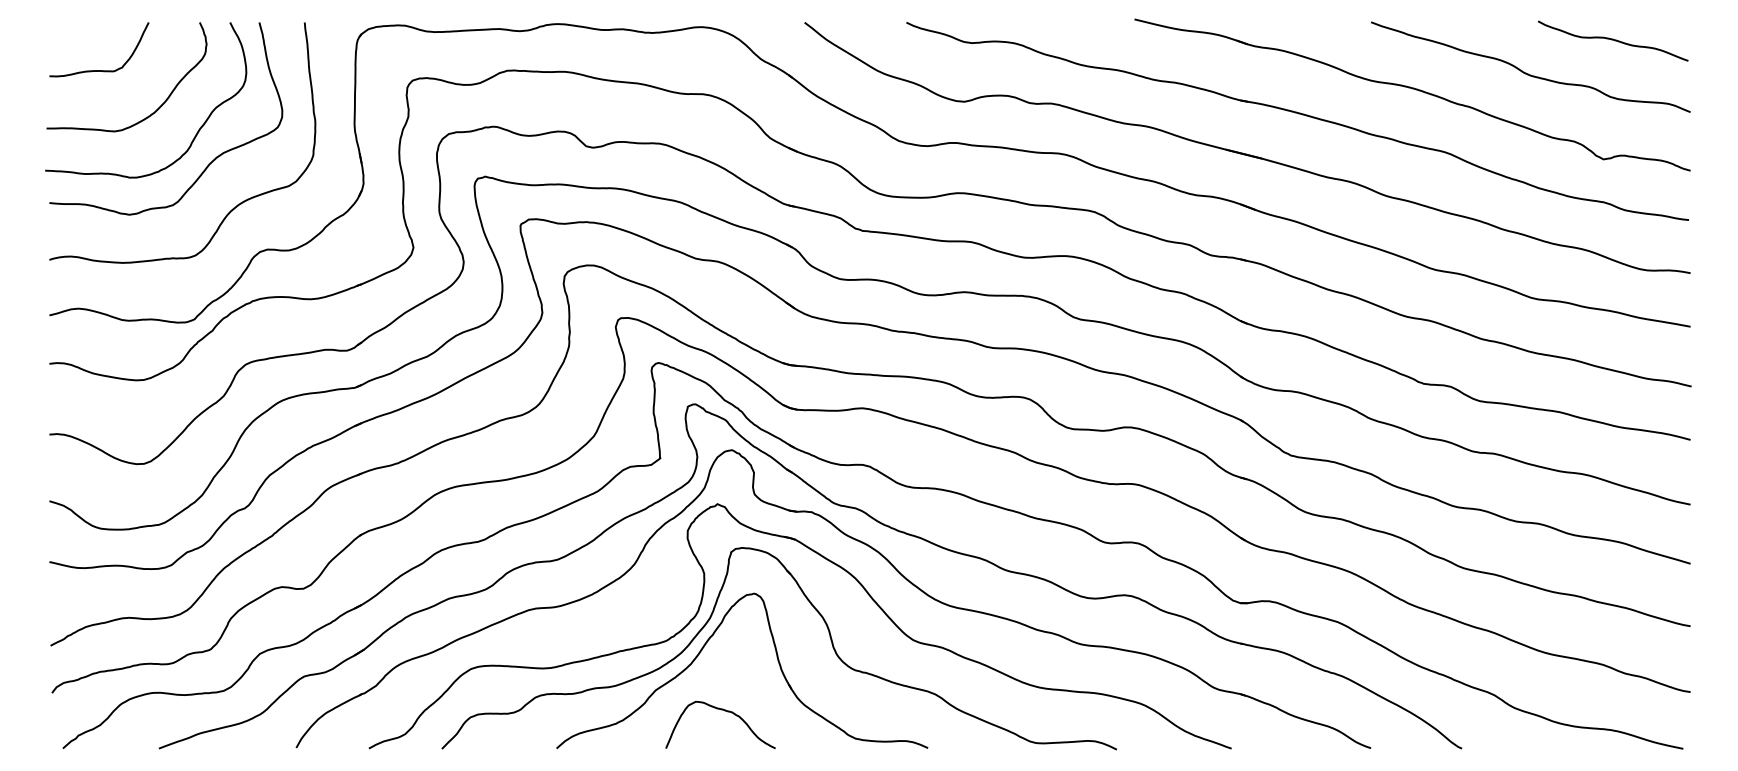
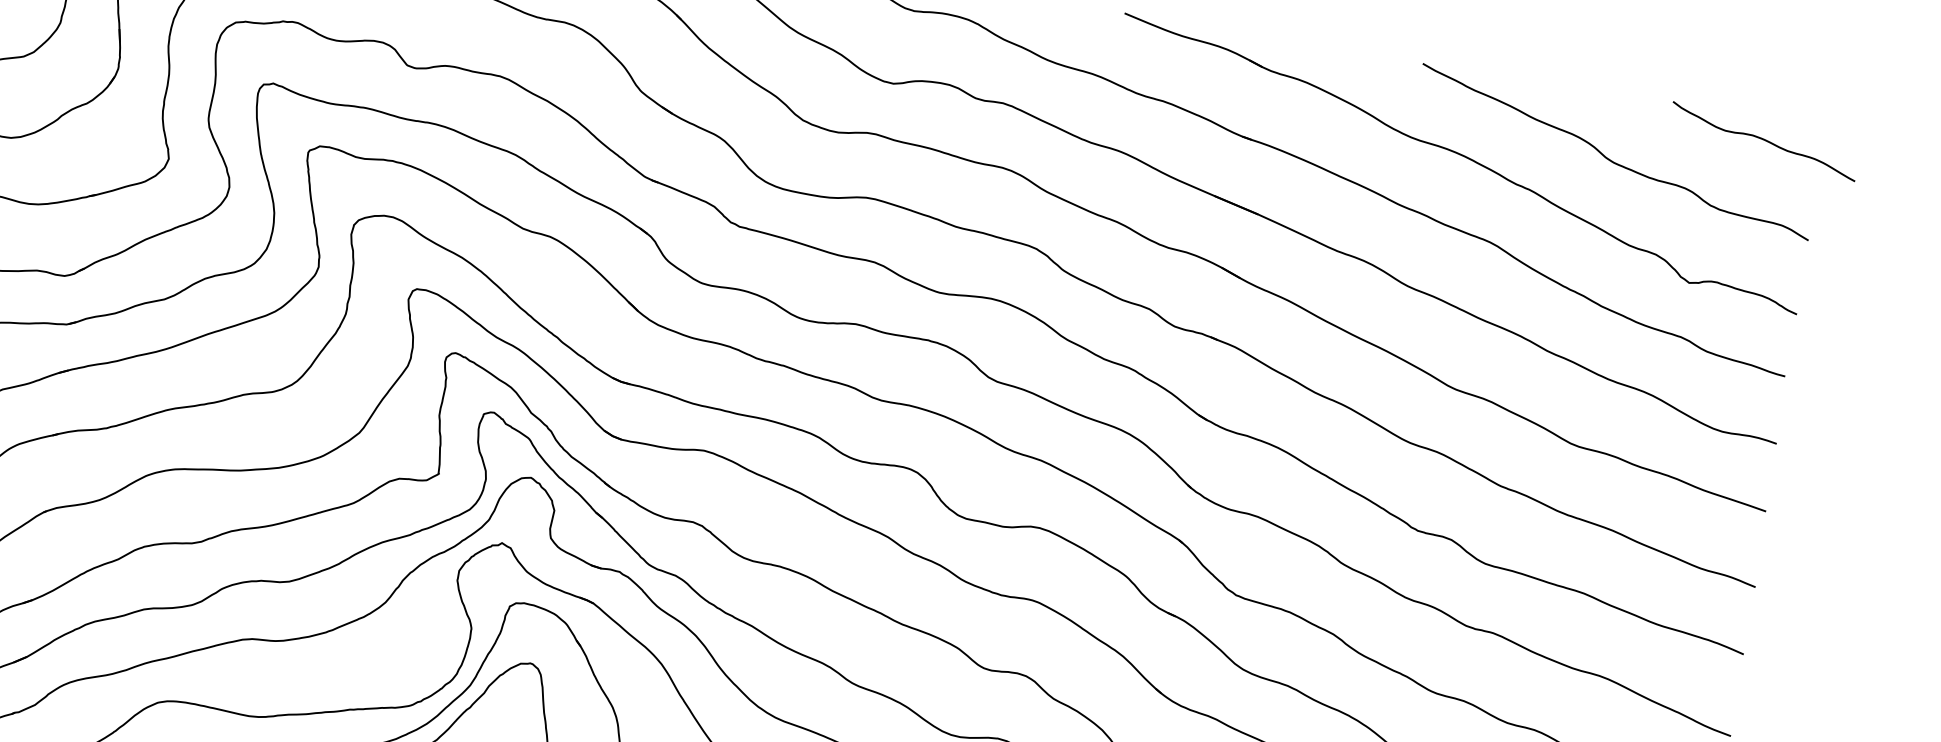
curve: (1613, 40) -> (1764, 140), moved

